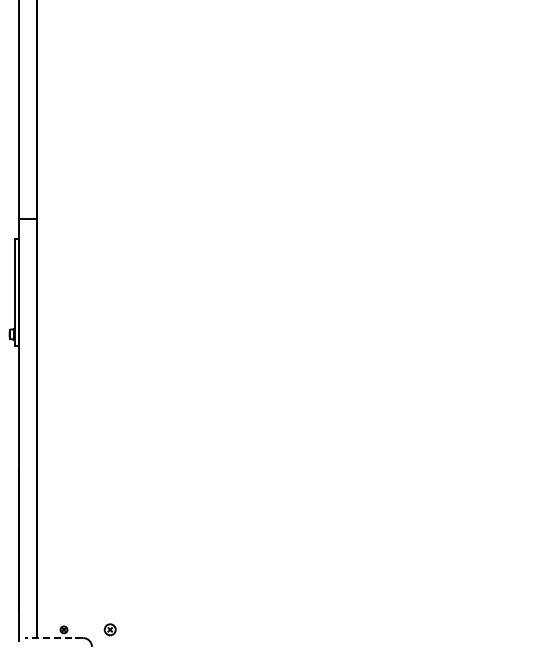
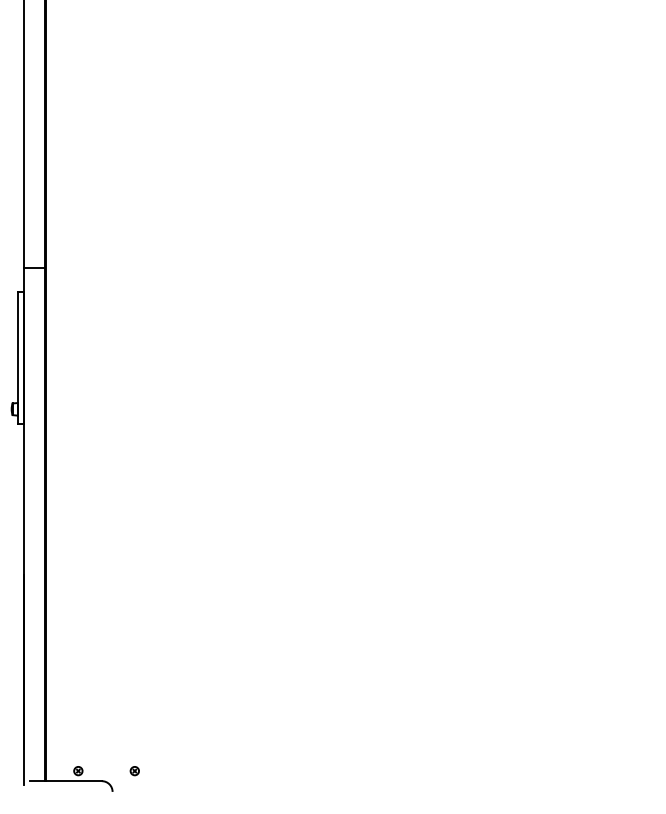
part: (109, 629) -> (134, 770), size x0.62
line: (53, 638) -> (65, 781), dashed -> solid

